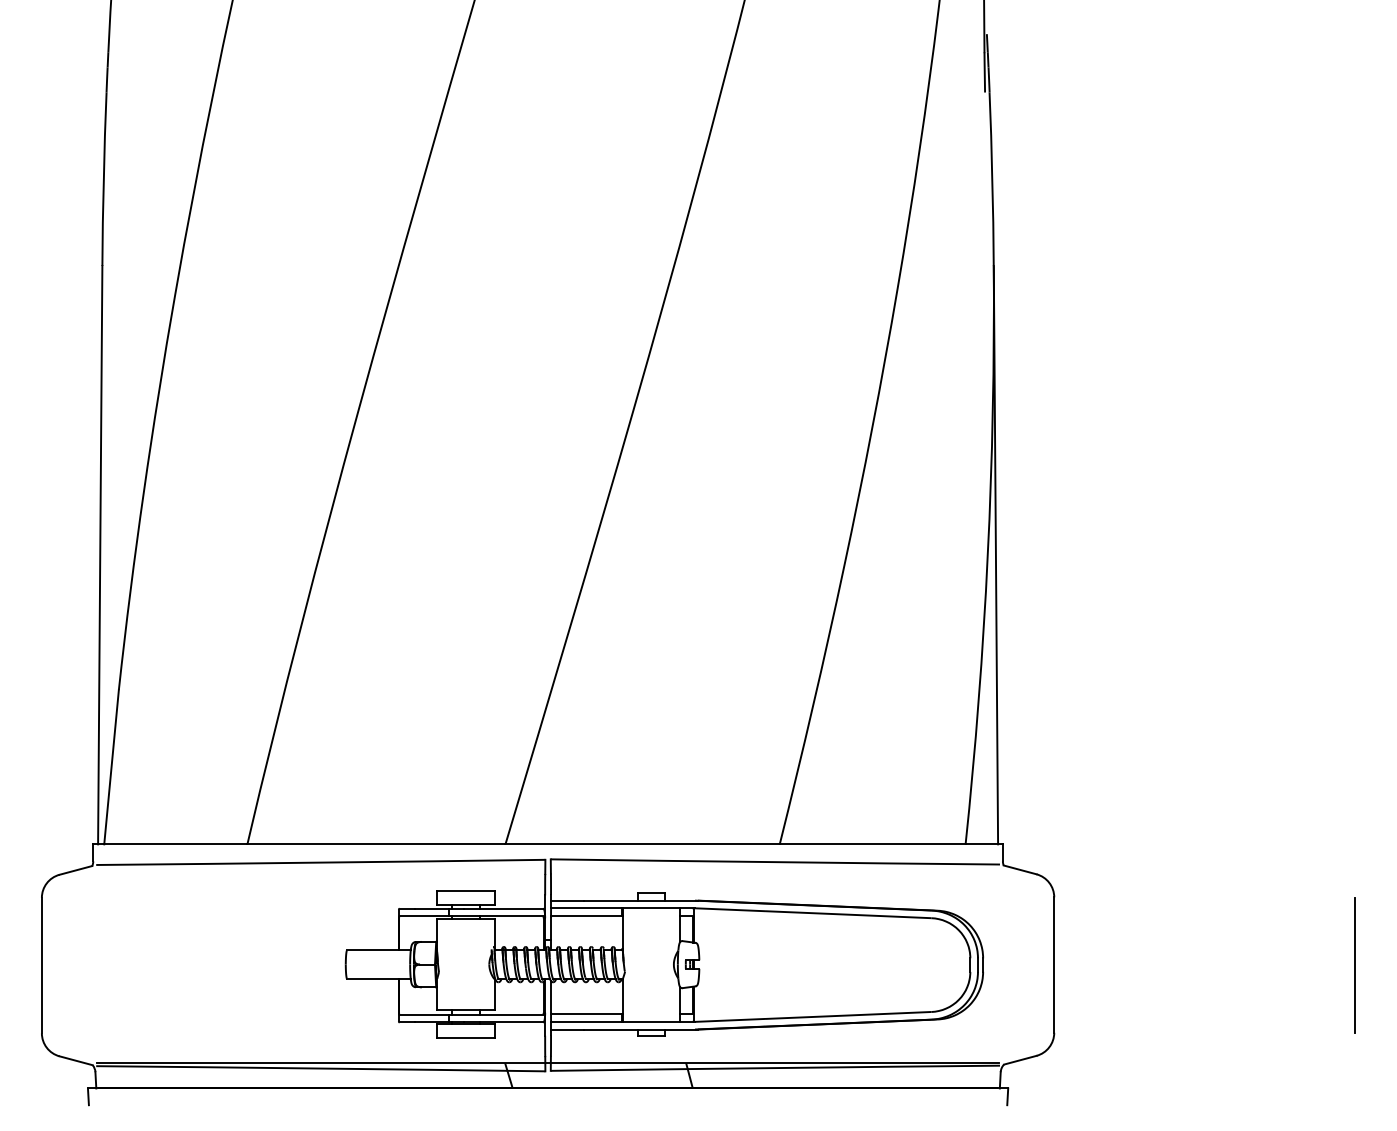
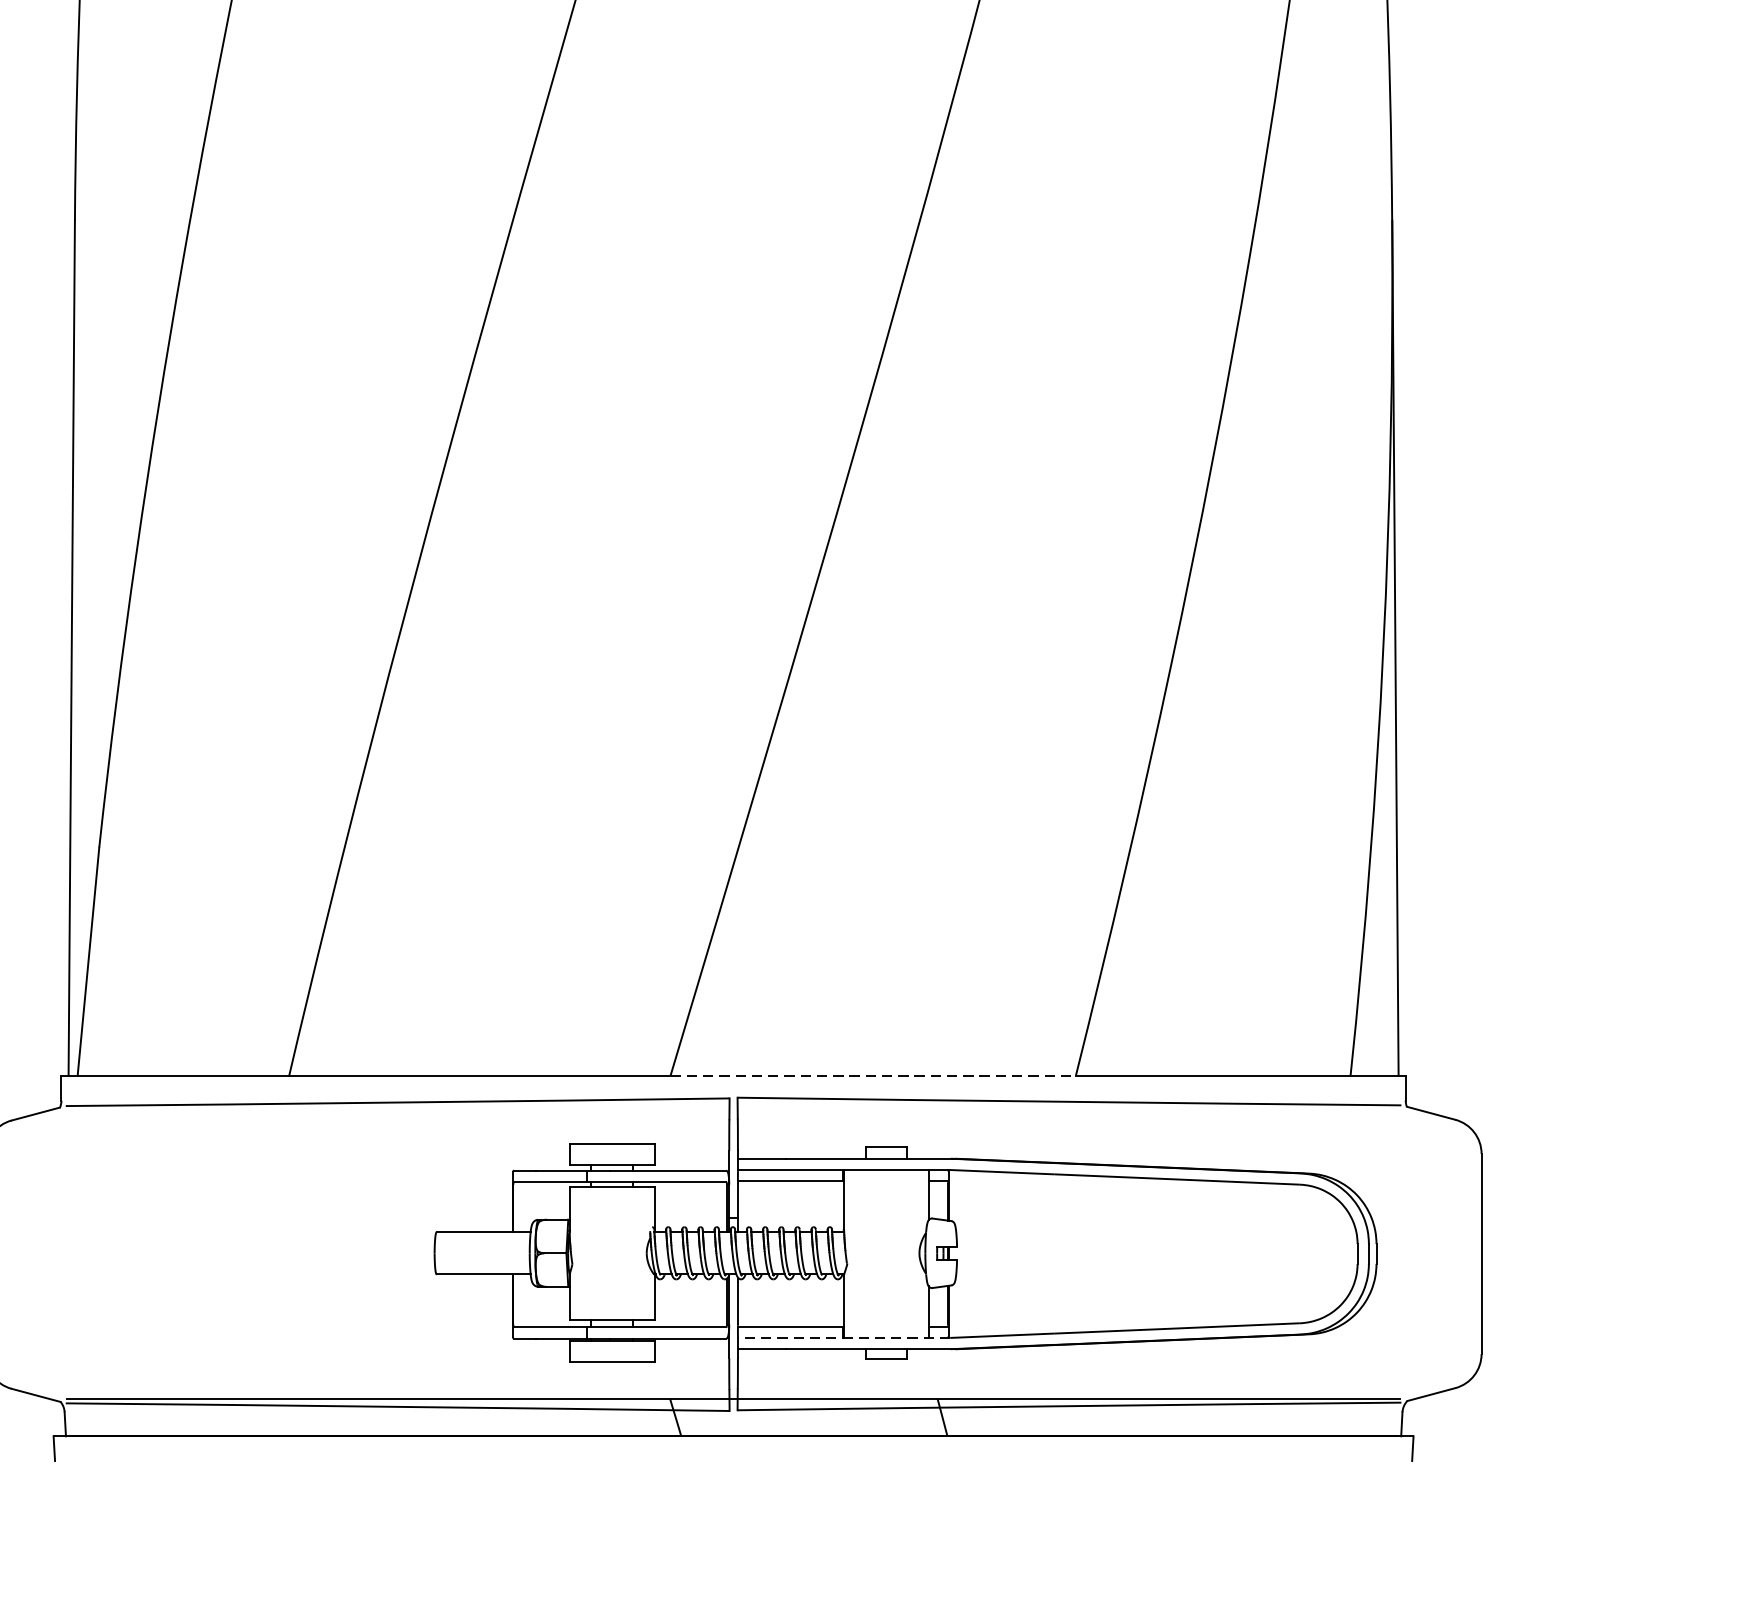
line: (643, 844) -> (874, 1075), solid -> dashed
line: (622, 1021) -> (843, 1337), solid -> dashed

